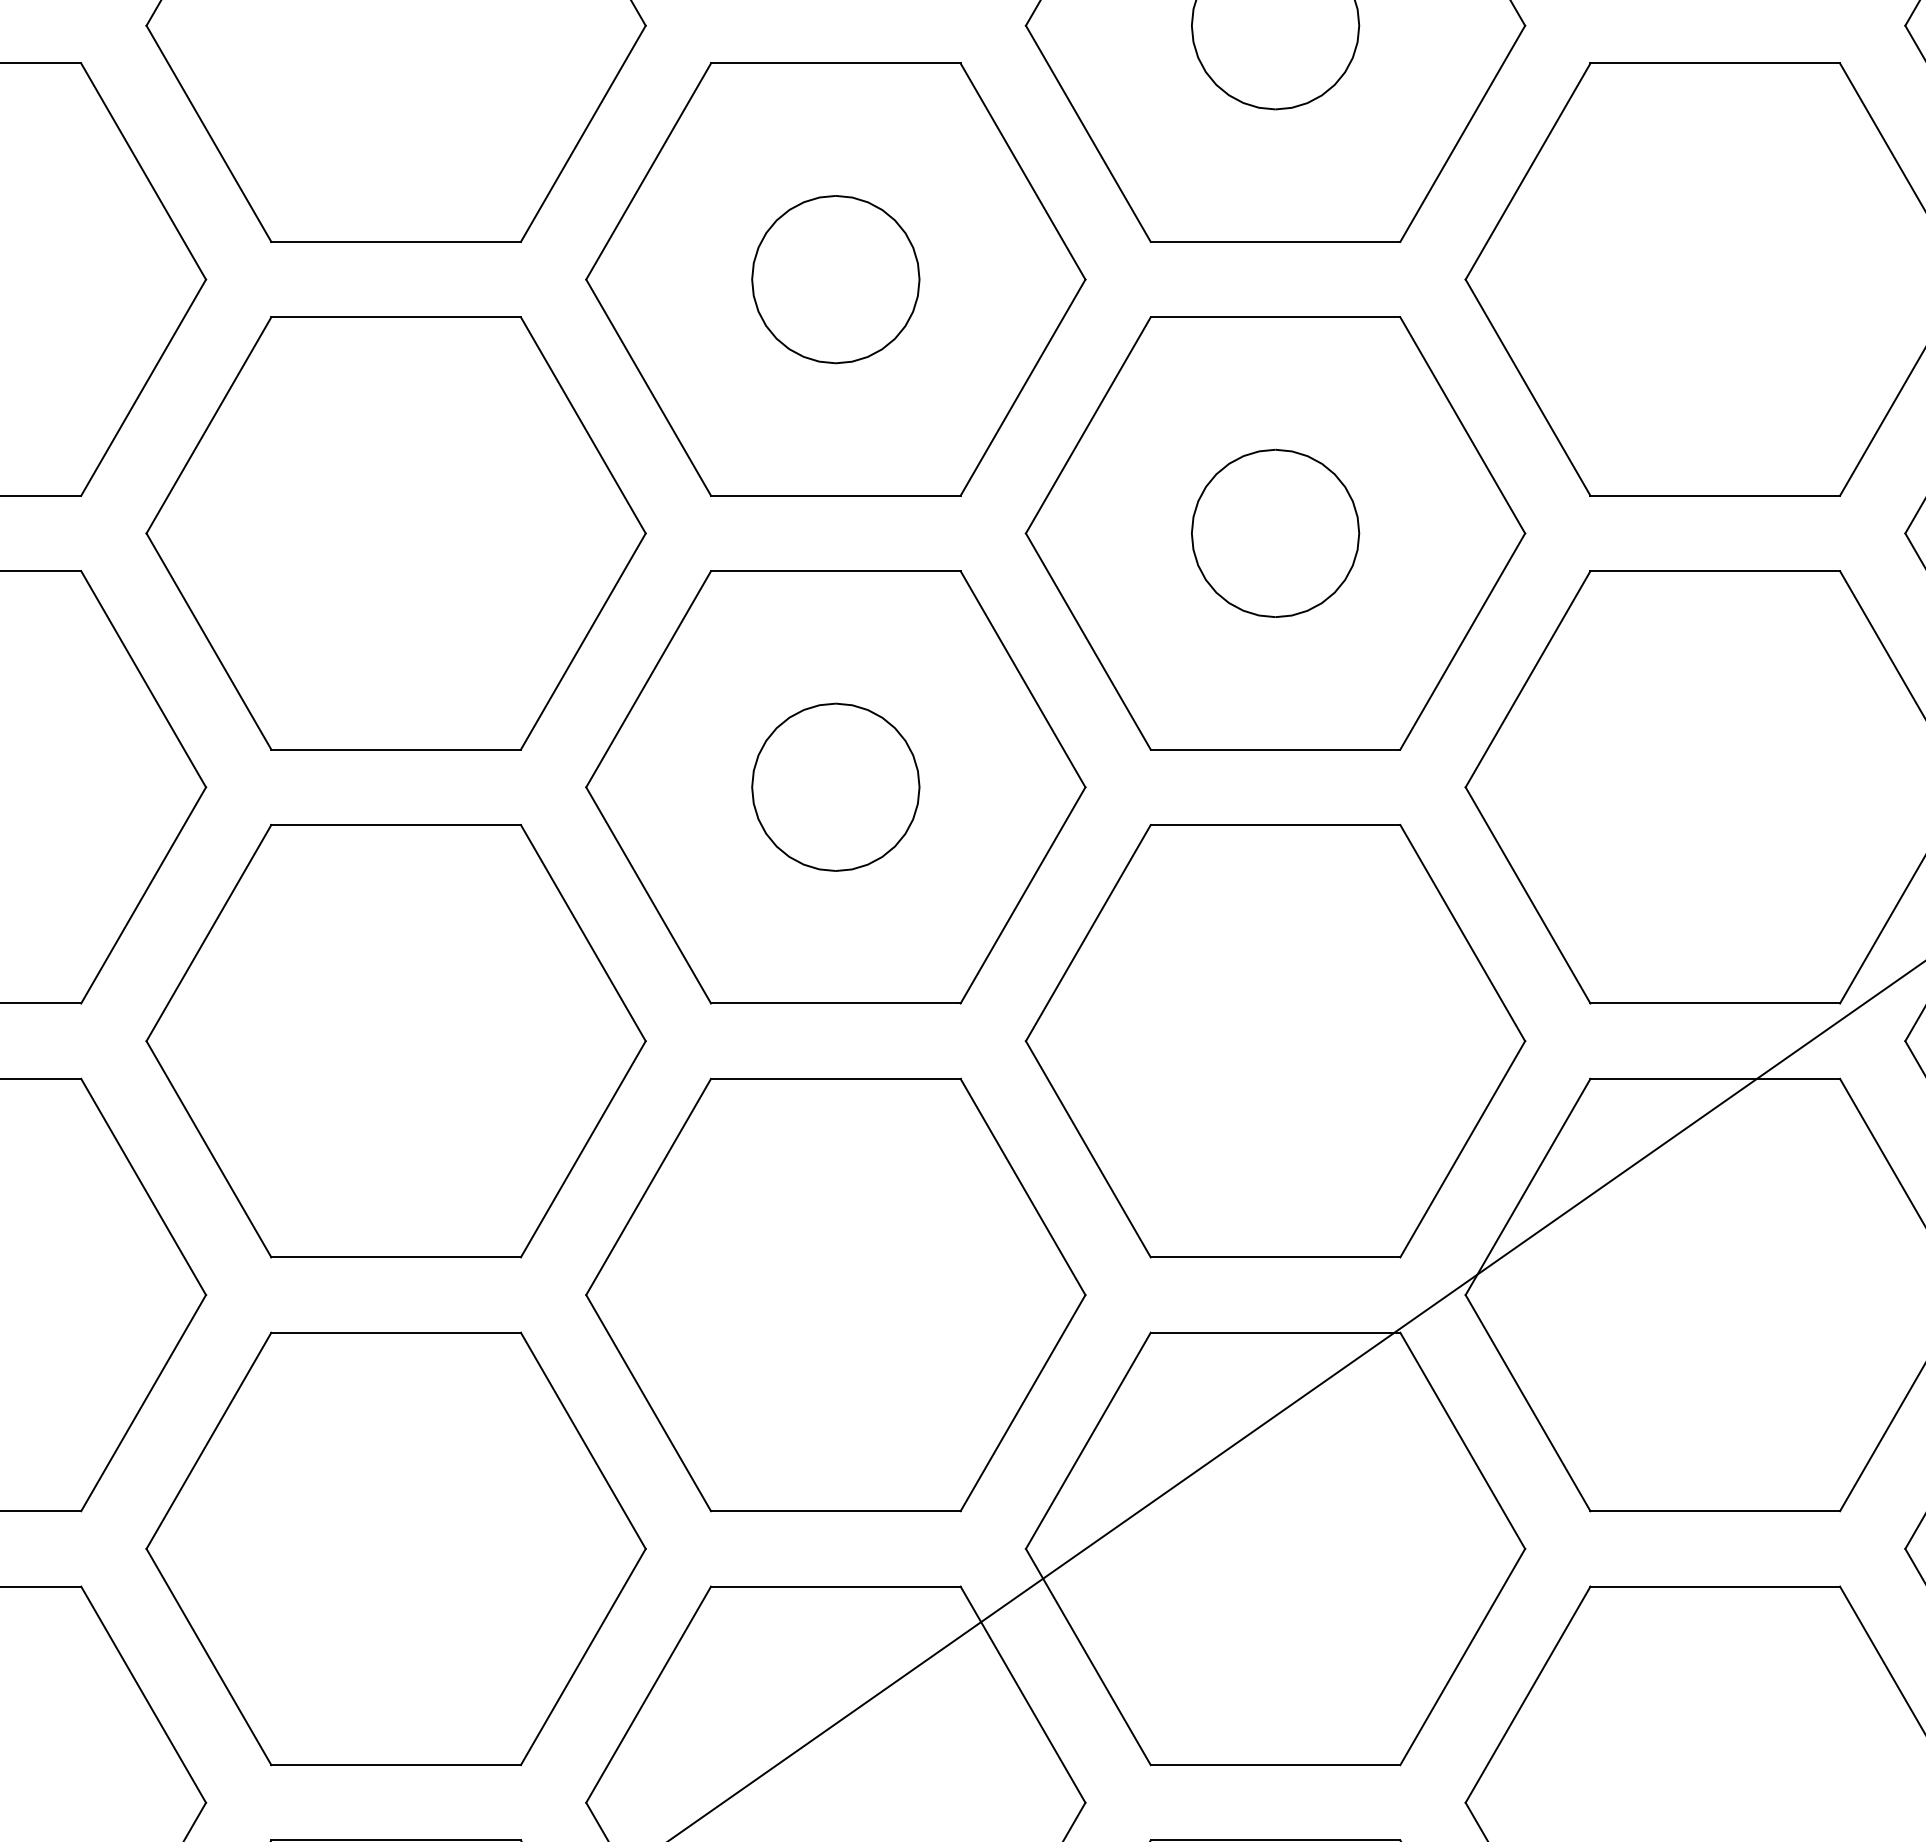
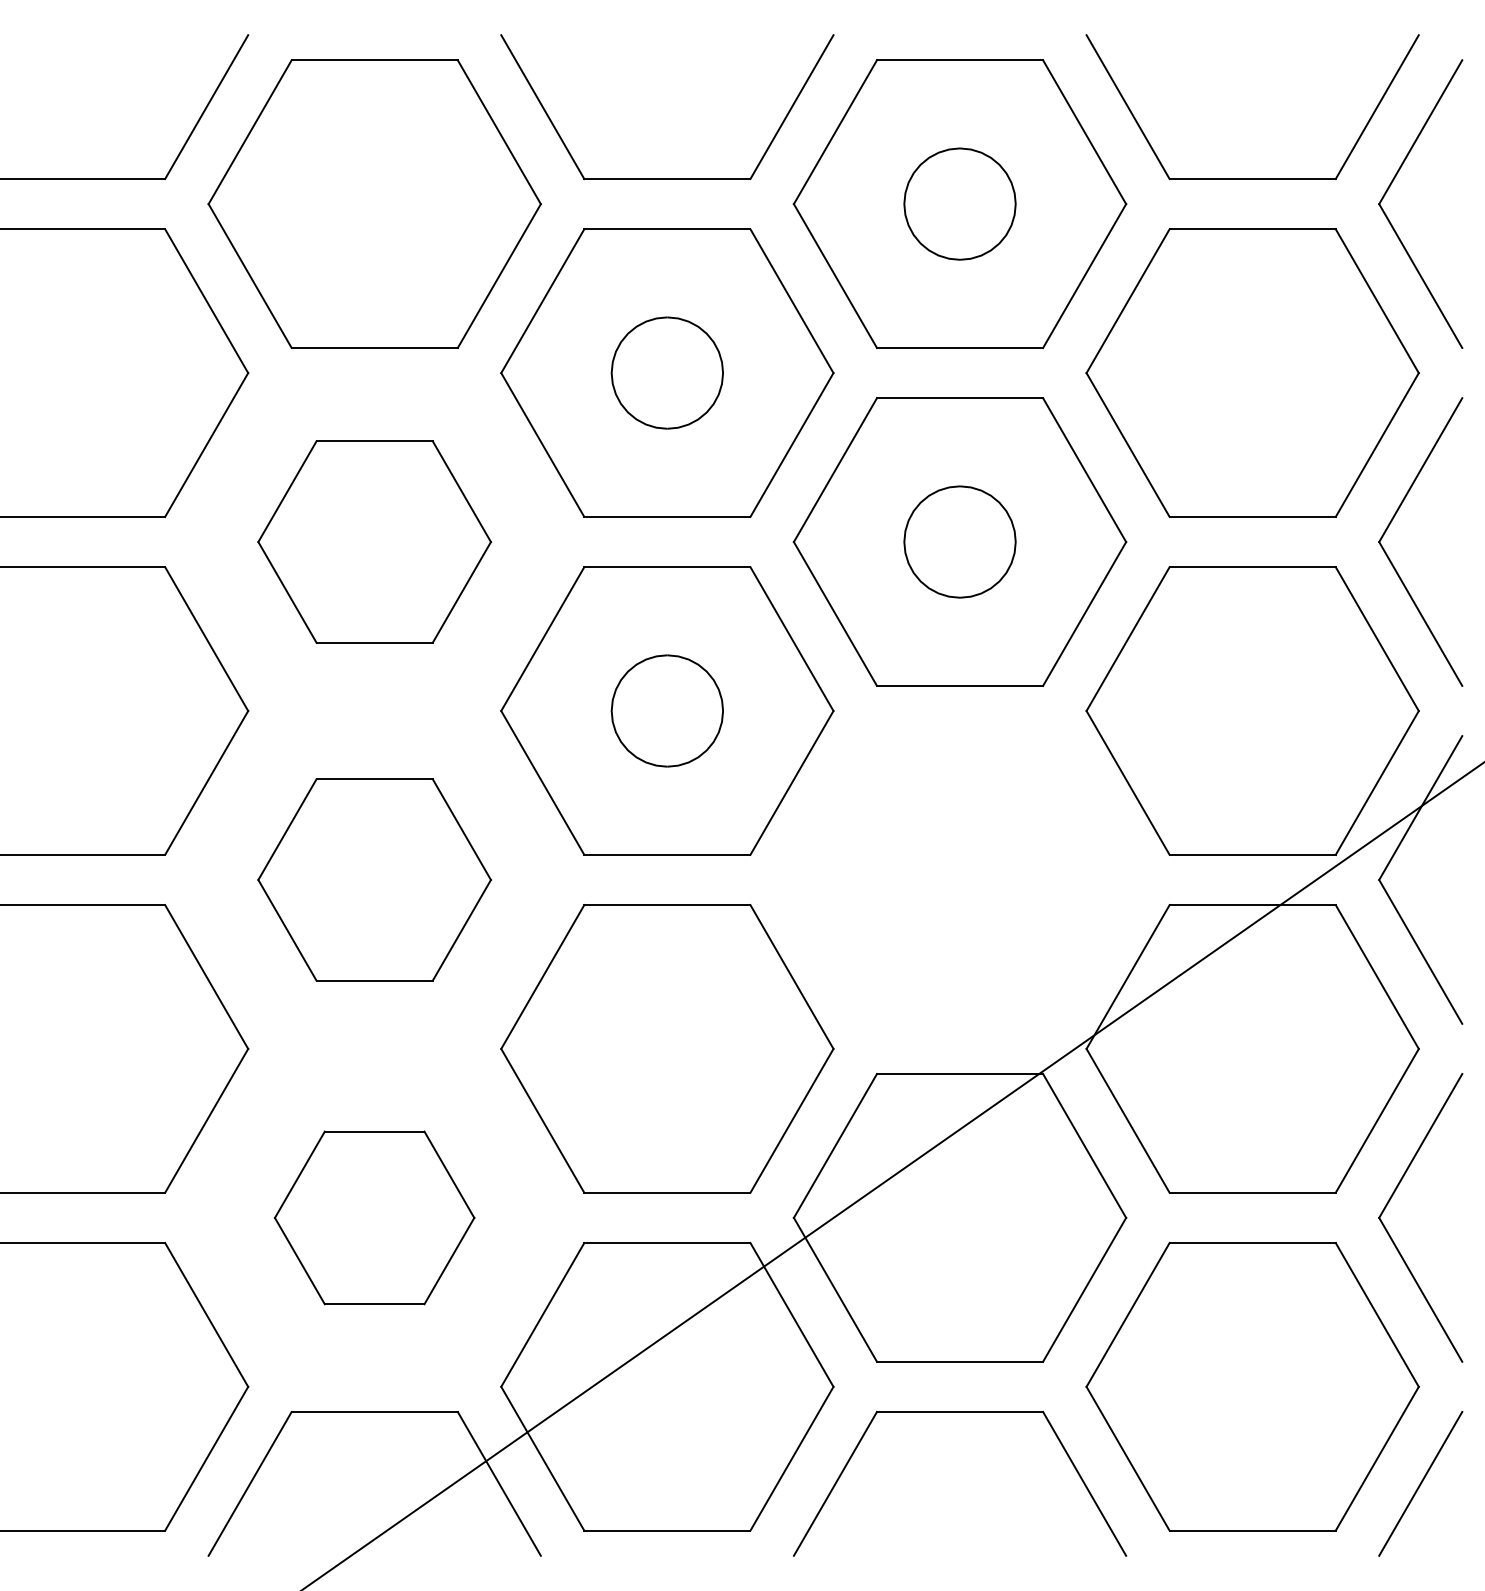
part: (395, 532) -> (374, 541), size x0.7
part: (395, 1040) -> (374, 879), size x0.7
part: (1274, 1040) -> (959, 879), removed
part: (395, 1548) -> (374, 1217), size x0.6

